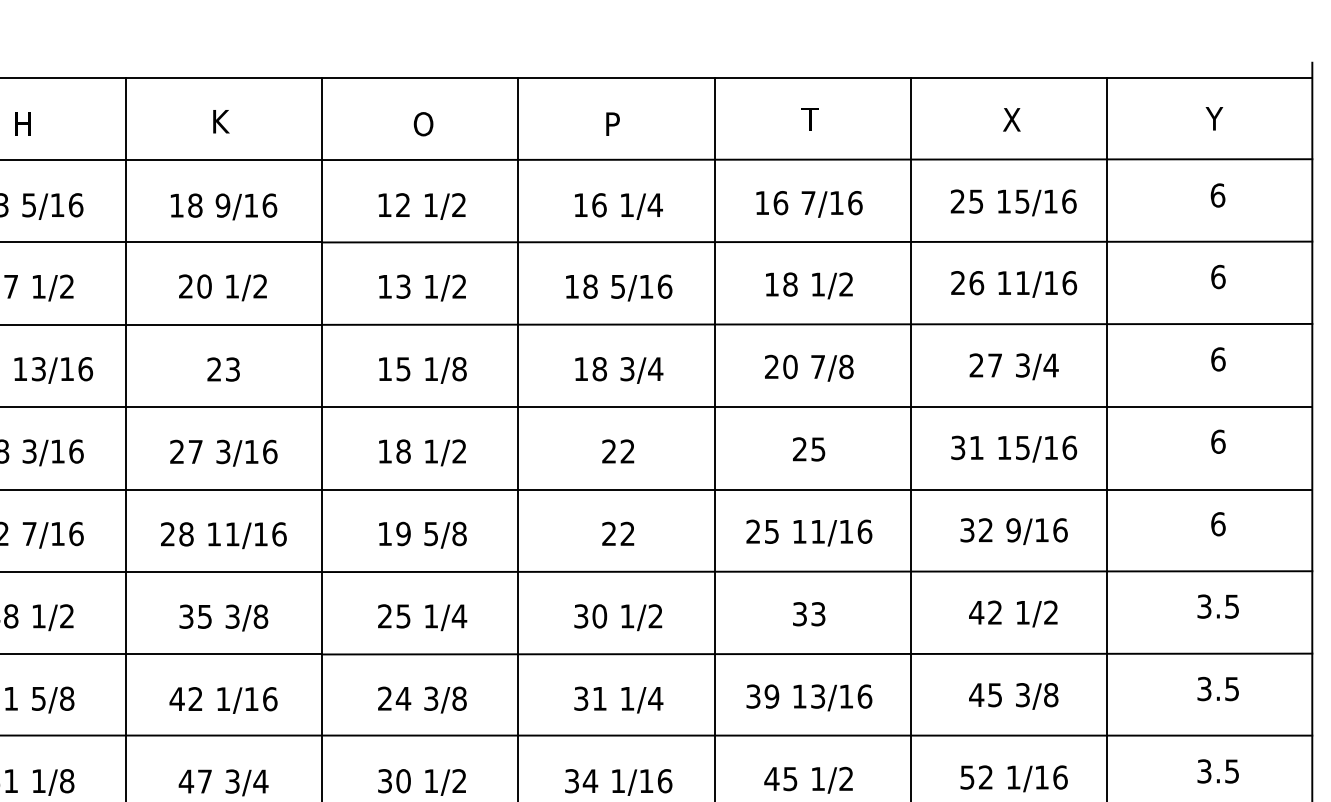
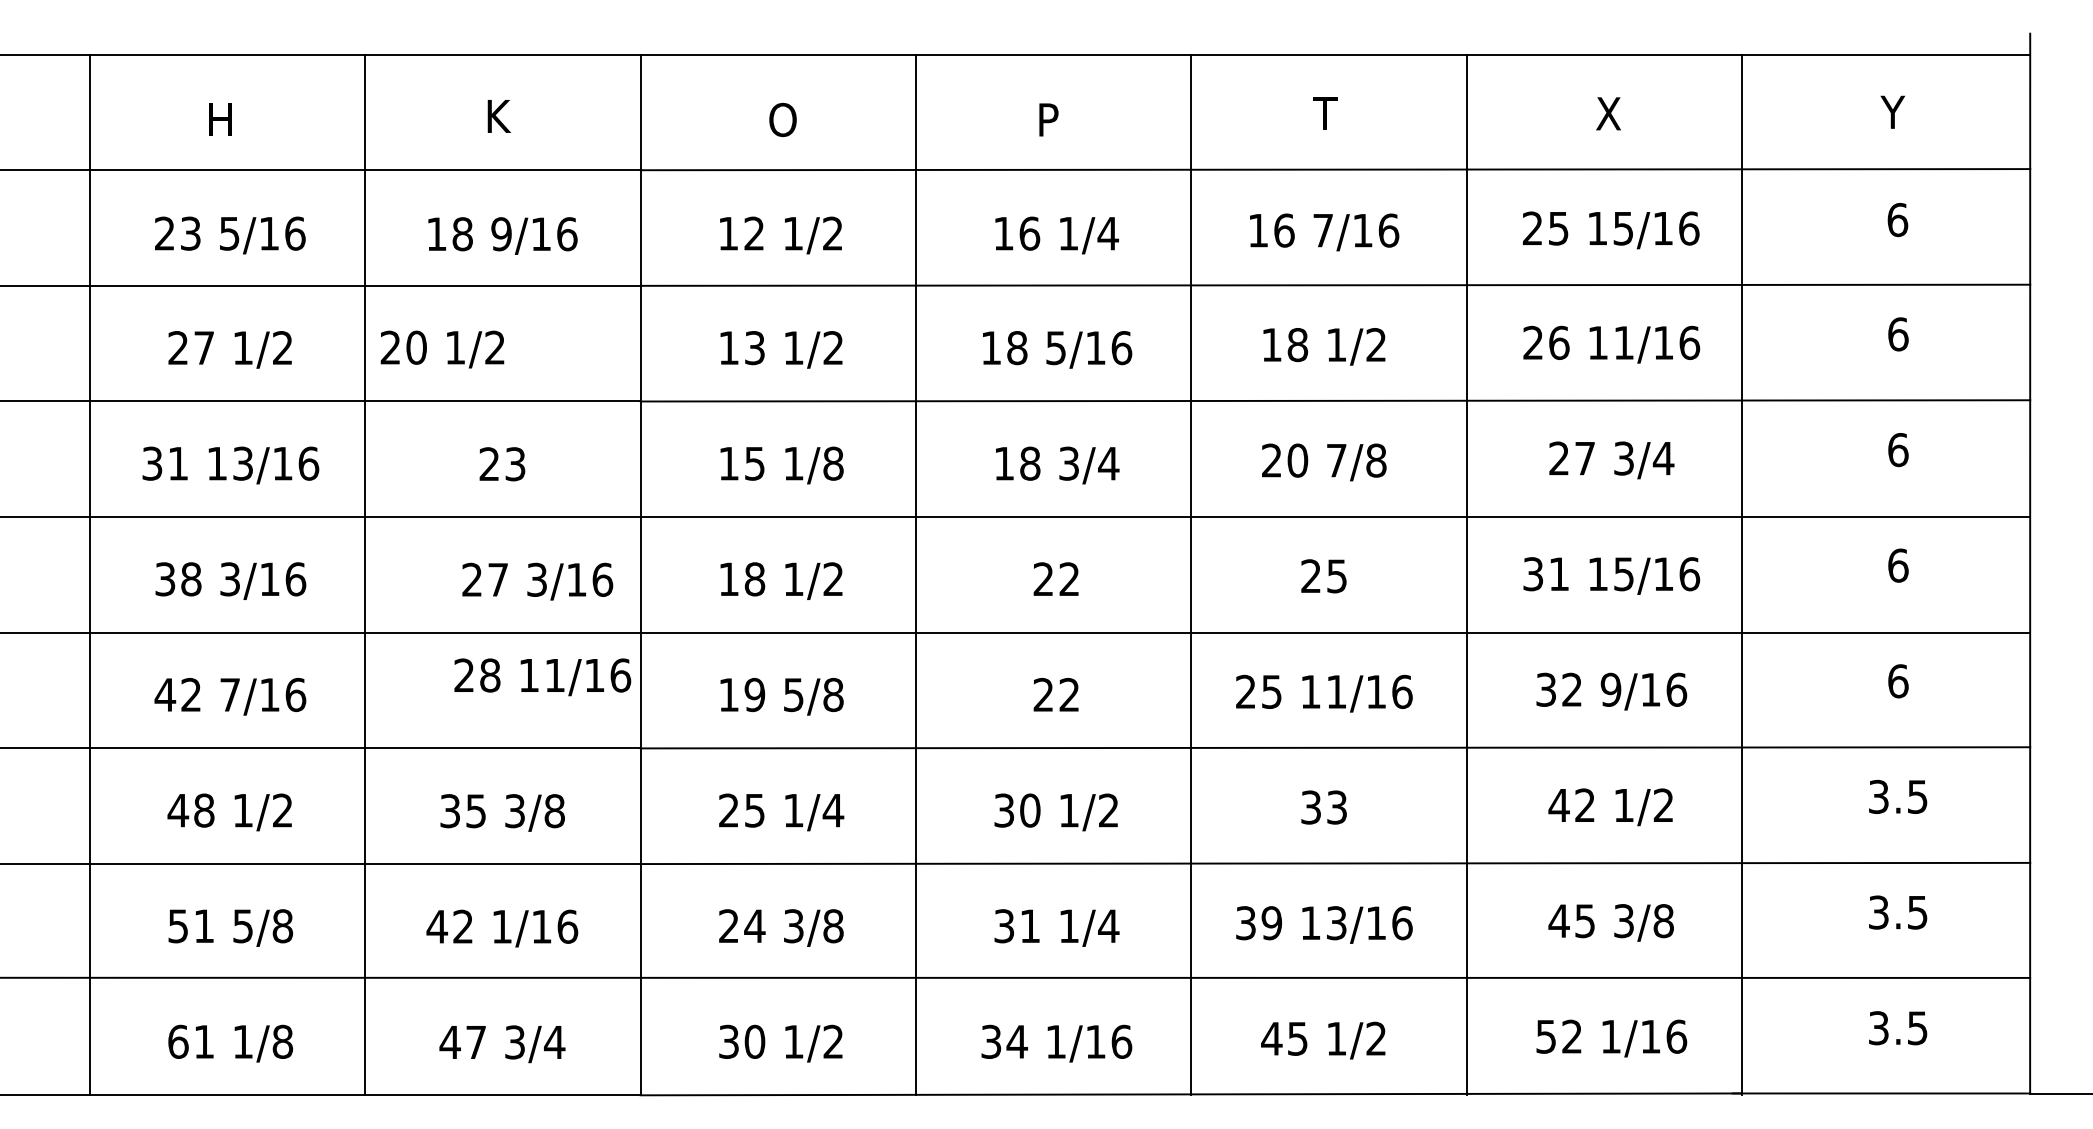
text: (222, 287) -> (442, 349), moved
text: (223, 453) -> (537, 581), moved
text: (223, 535) -> (542, 677), moved

